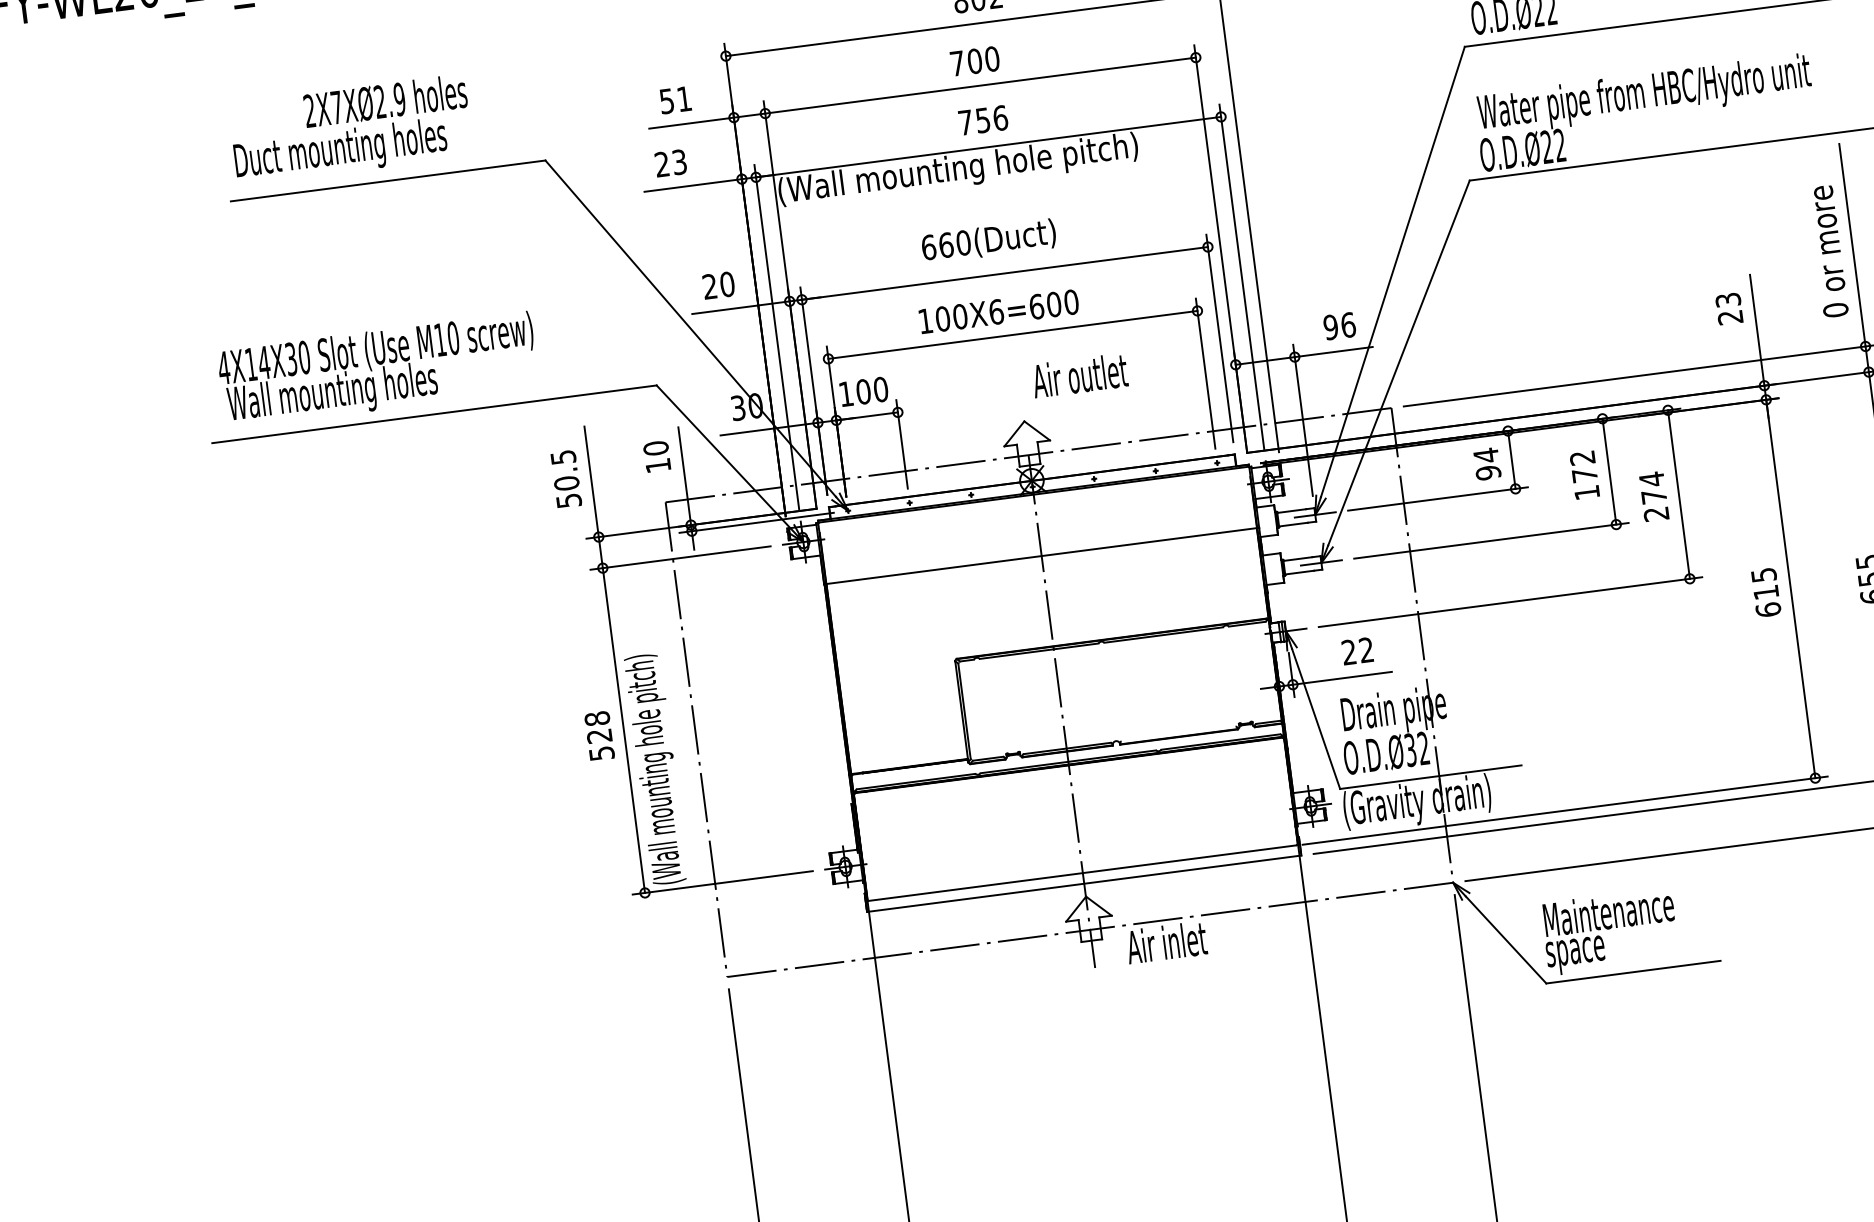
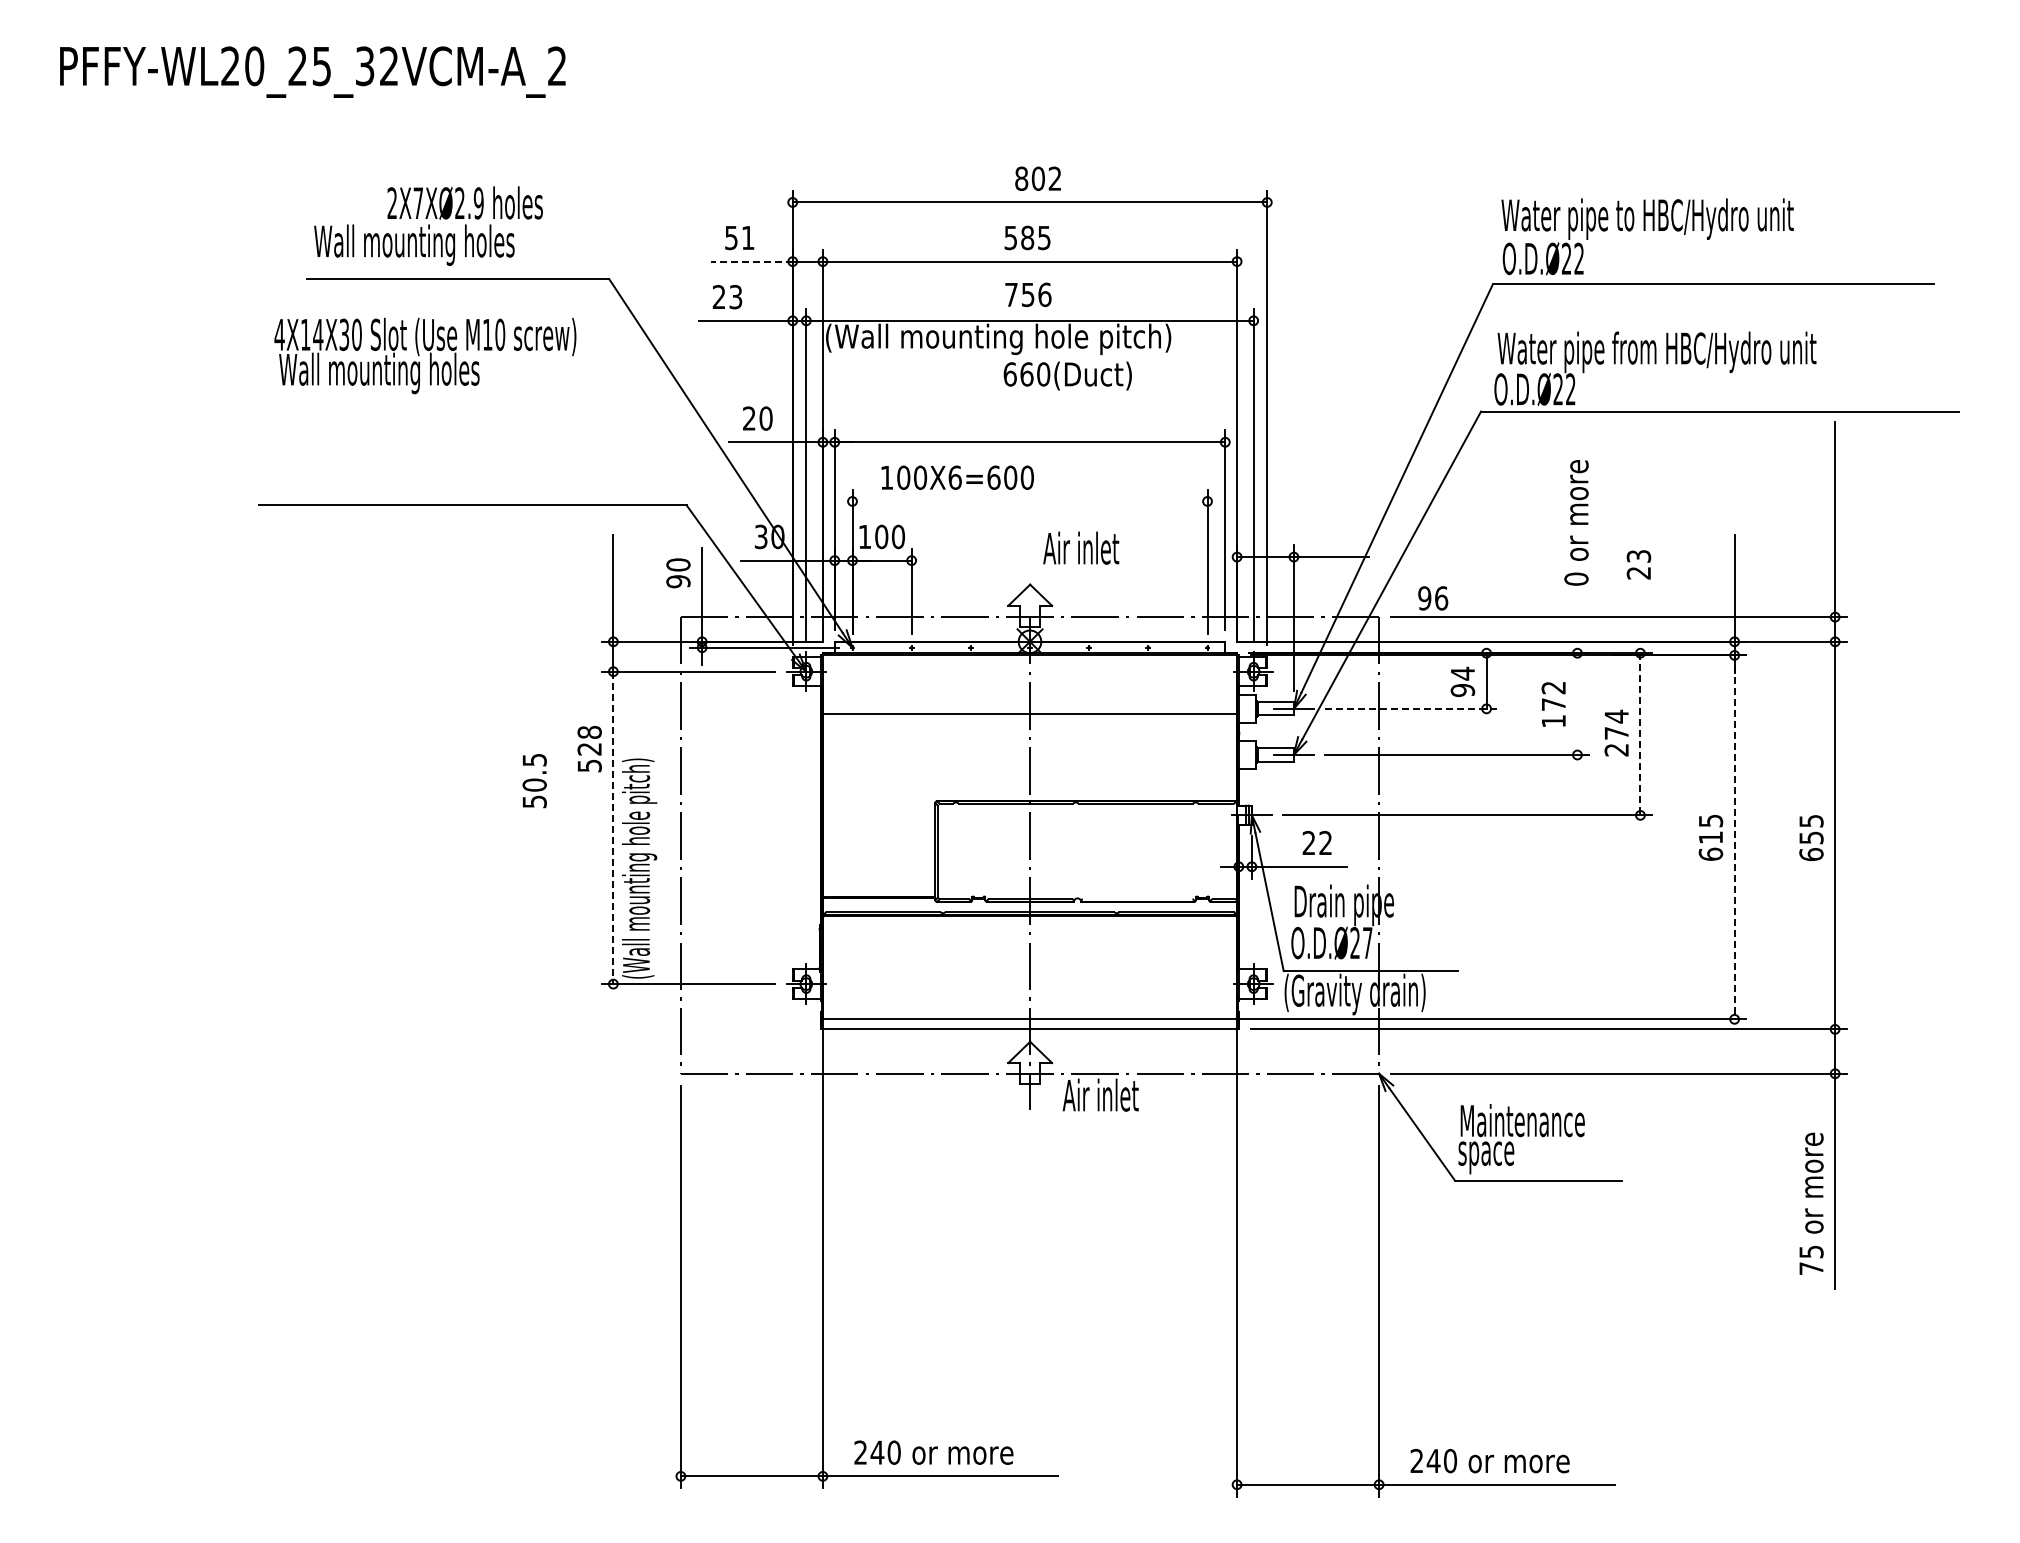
text: (974, 60) -> (1027, 237), 700 -> 585
line: (692, 122) -> (752, 261), solid -> dashed
text: (340, 150) -> (416, 244), Duct mounting holes -> Wall mounting holes
text: (988, 240) -> (1067, 375), moved
text: (1828, 251) -> (1576, 522), moved
text: (1728, 308) -> (1638, 564), moved
text: (998, 311) -> (957, 477), moved
text: (1340, 326) -> (1433, 598), moved
line: (1012, 335) -> (1029, 501), removed
text: (378, 369) -> (425, 355), moved
text: (1097, 372) -> (1105, 547), Air outlet -> Air inlet
text: (658, 465) -> (678, 581), 10 -> 90
line: (1609, 472) -> (1577, 704), removed
text: (566, 479) -> (534, 781), moved
line: (1679, 494) -> (1640, 734), solid -> dashed
line: (1438, 498) -> (1412, 708), solid -> dashed
line: (1790, 589) -> (1734, 837), solid -> dashed
line: (624, 731) -> (613, 828), solid -> dashed
text: (599, 736) -> (589, 749), moved
text: (1417, 749) -> (1361, 943), O.D.Ø32 -> O.D.Ø27

